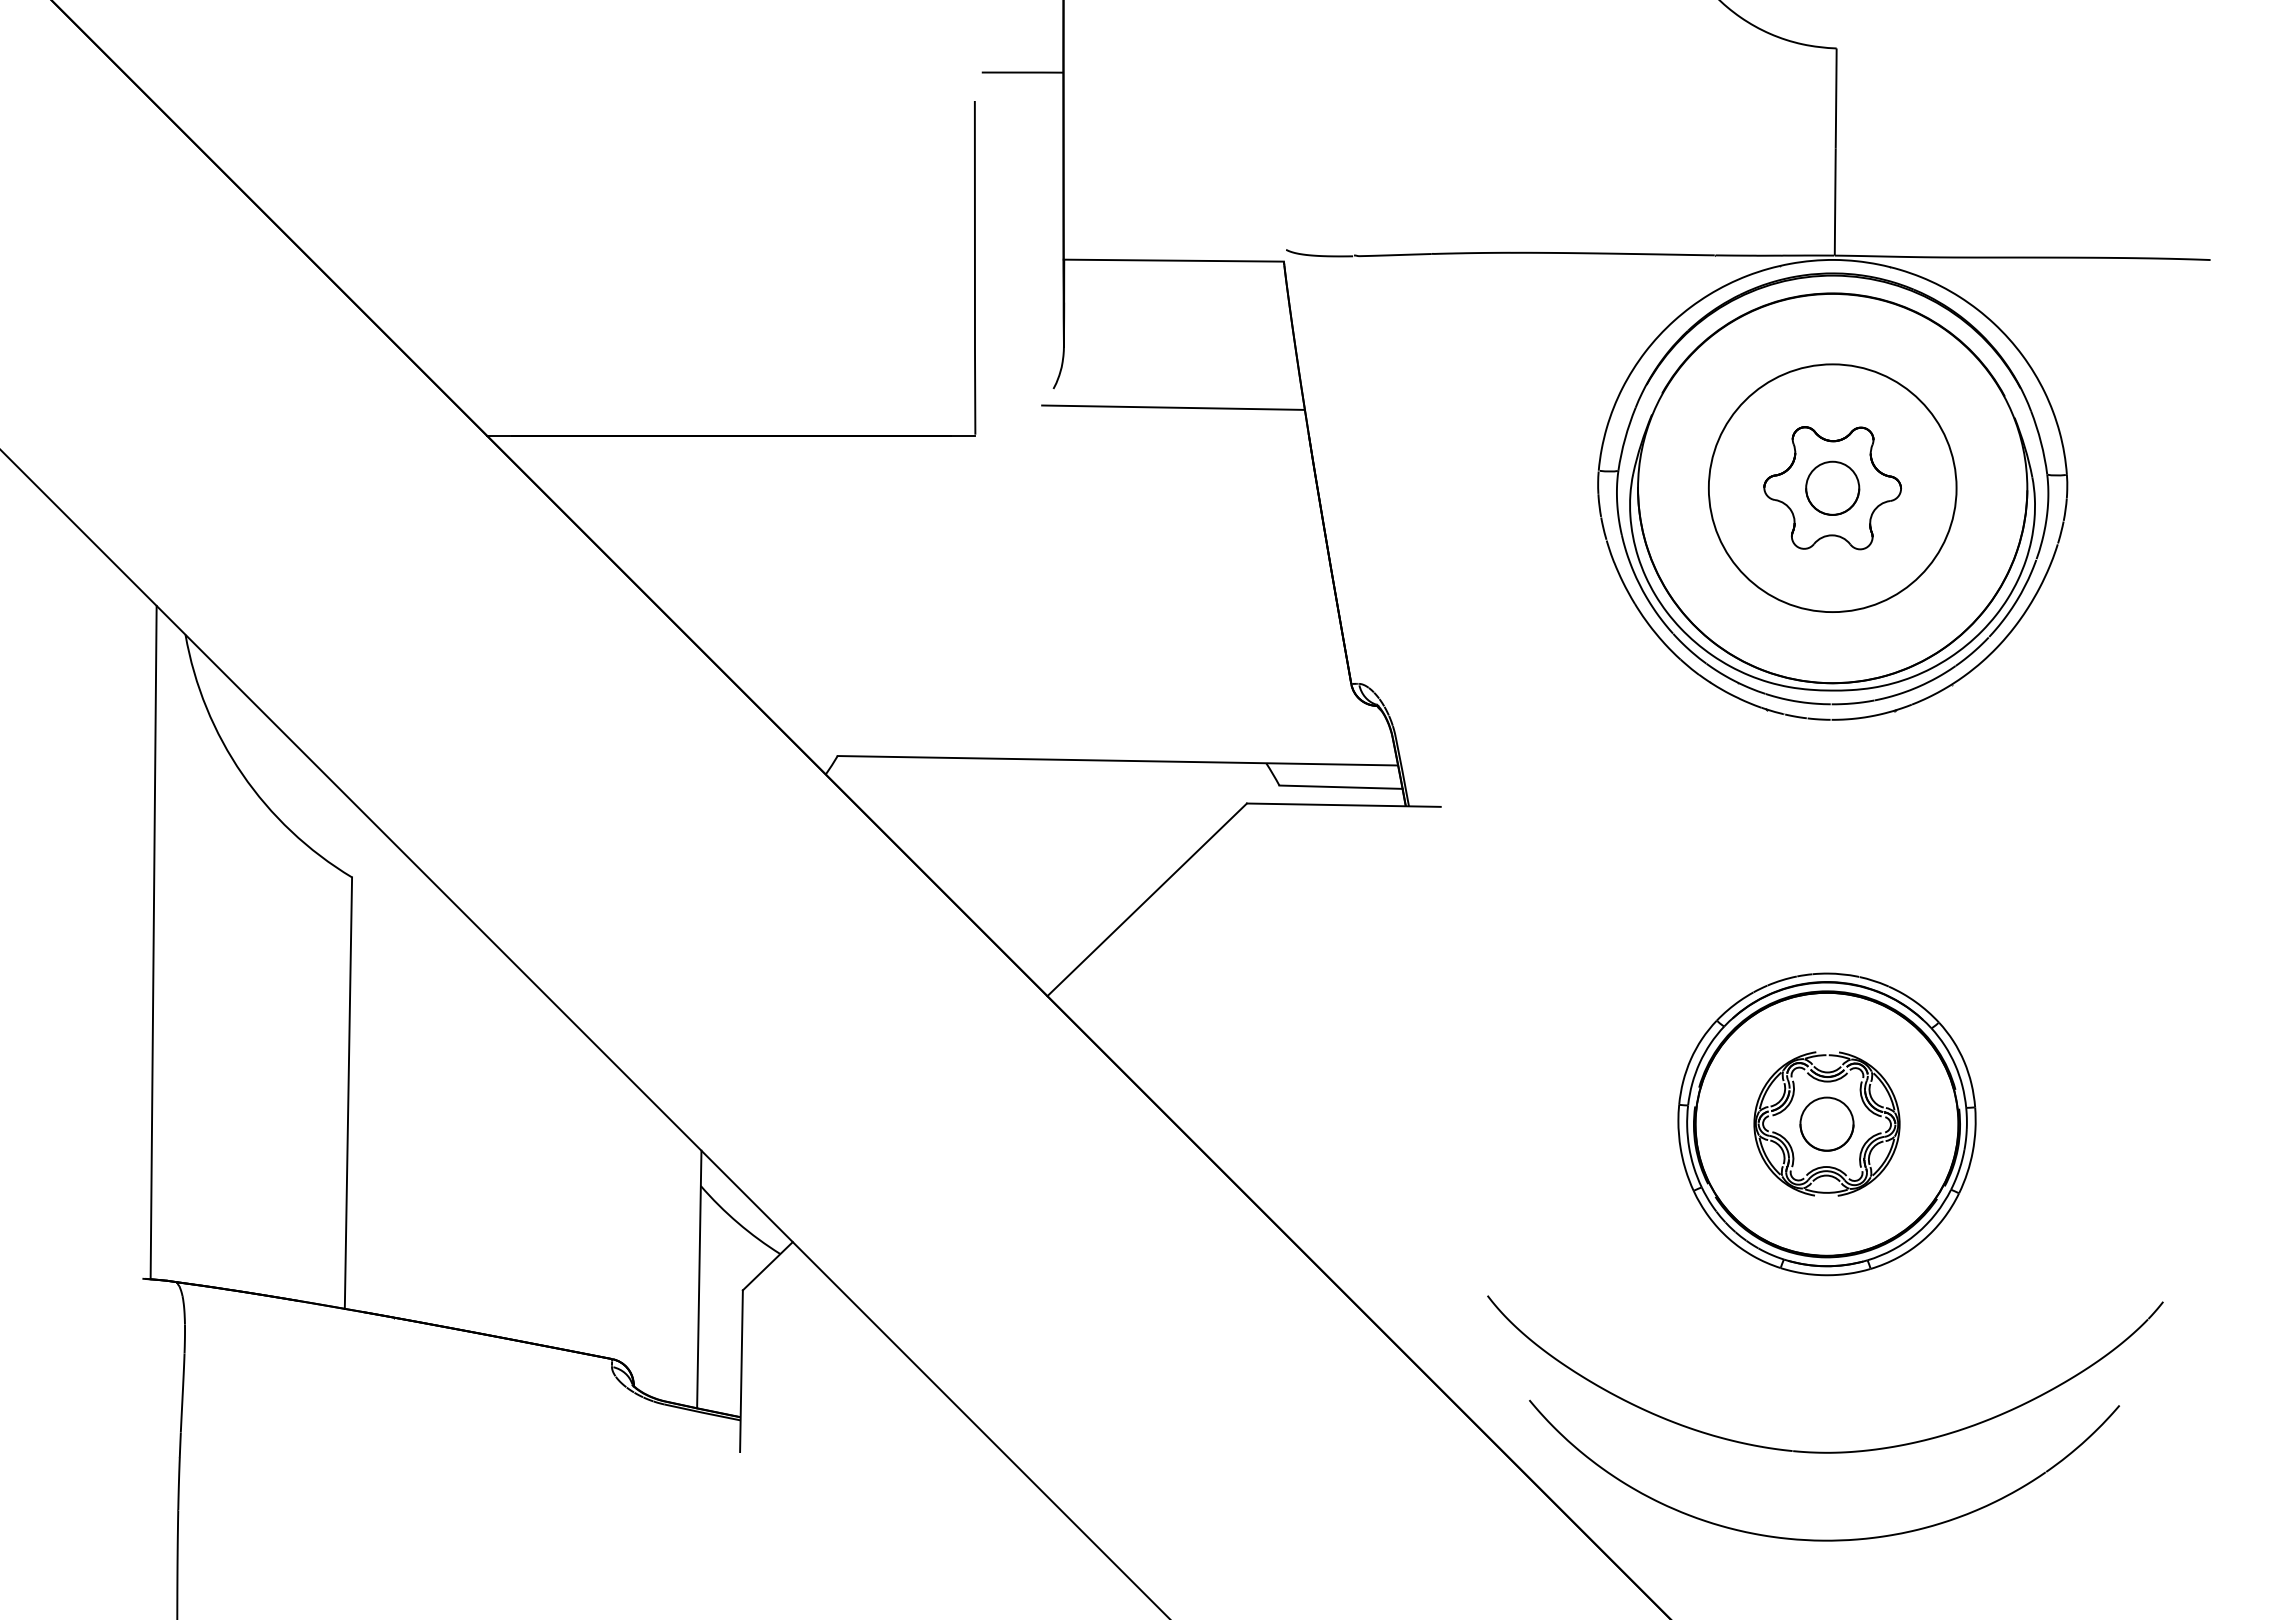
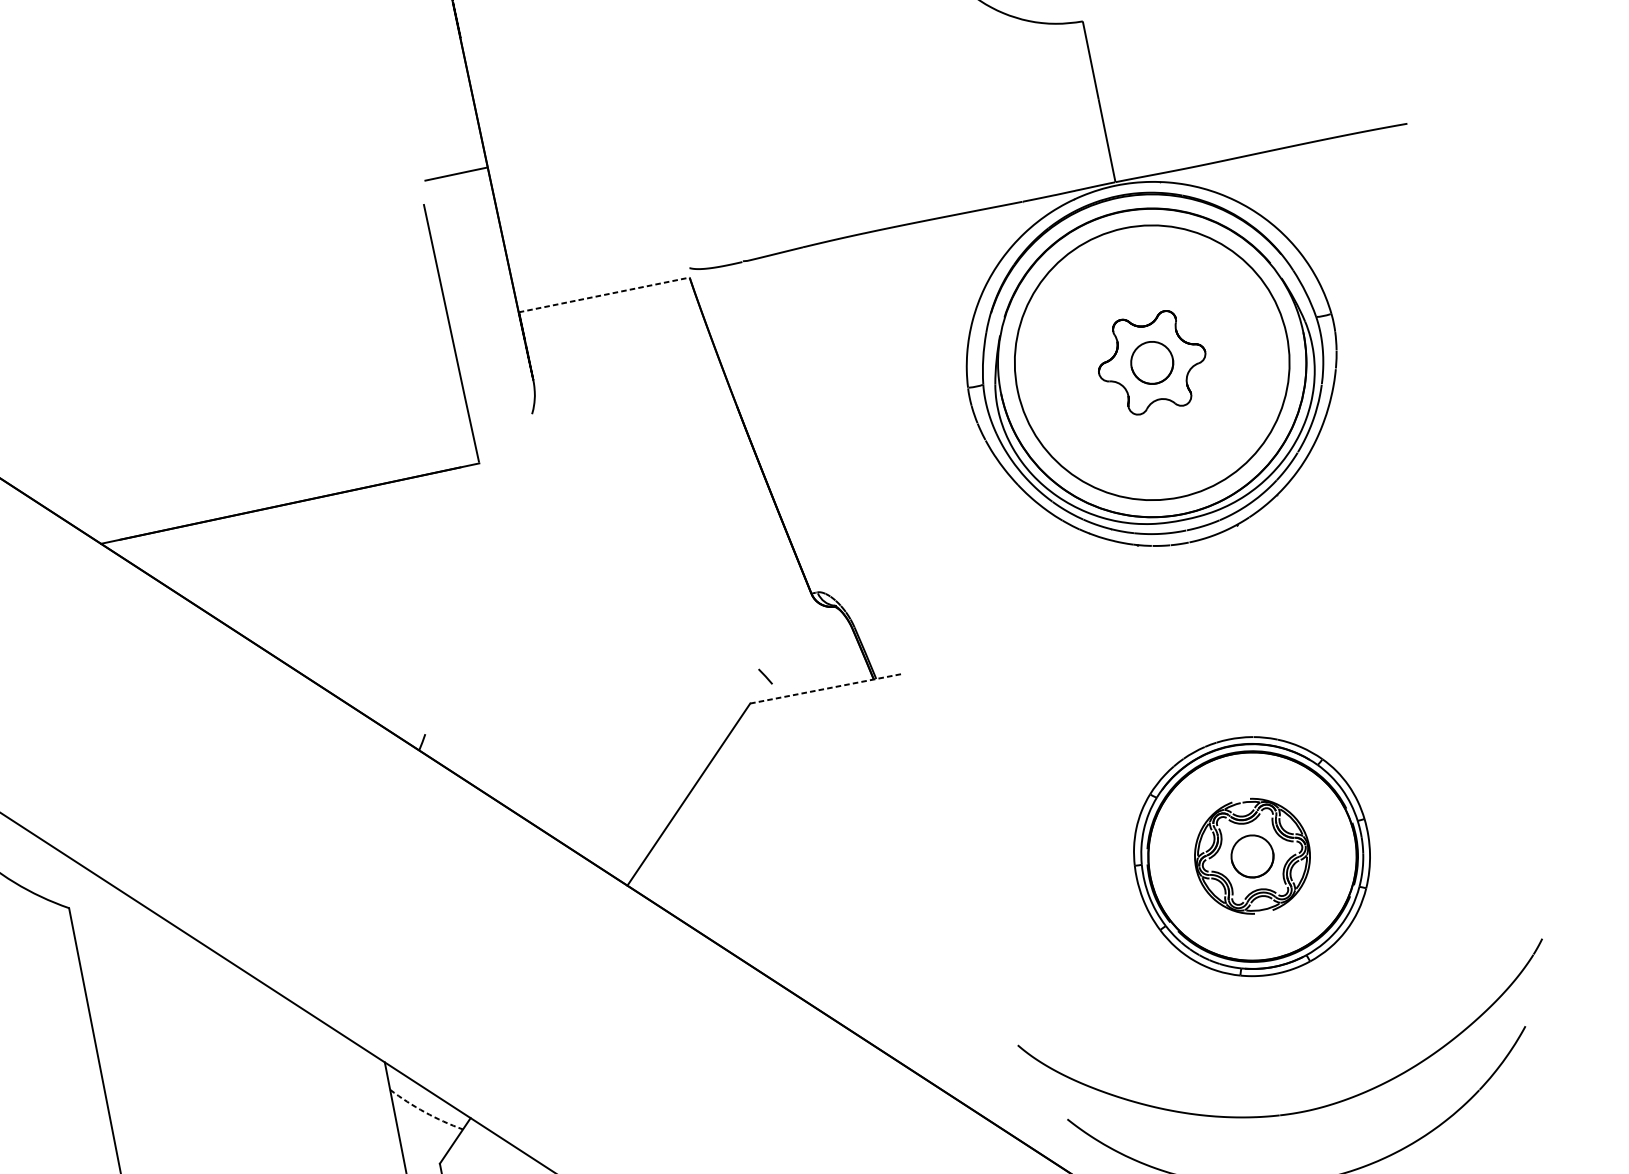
line: (1174, 260) -> (604, 294), solid -> dashed
line: (1173, 407) -> (628, 408), removed
circle: (1832, 488) -> (1152, 363), size x1.4
line: (1117, 760) -> (642, 691), removed
line: (1340, 786) -> (819, 674), removed
line: (1343, 805) -> (825, 689), solid -> dashed
arc: (738, 1223) -> (425, 1112), solid -> dashed

